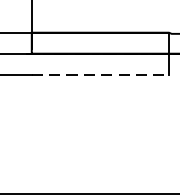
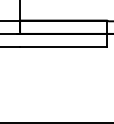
line: (100, 75) -> (63, 47), dashed -> solid

